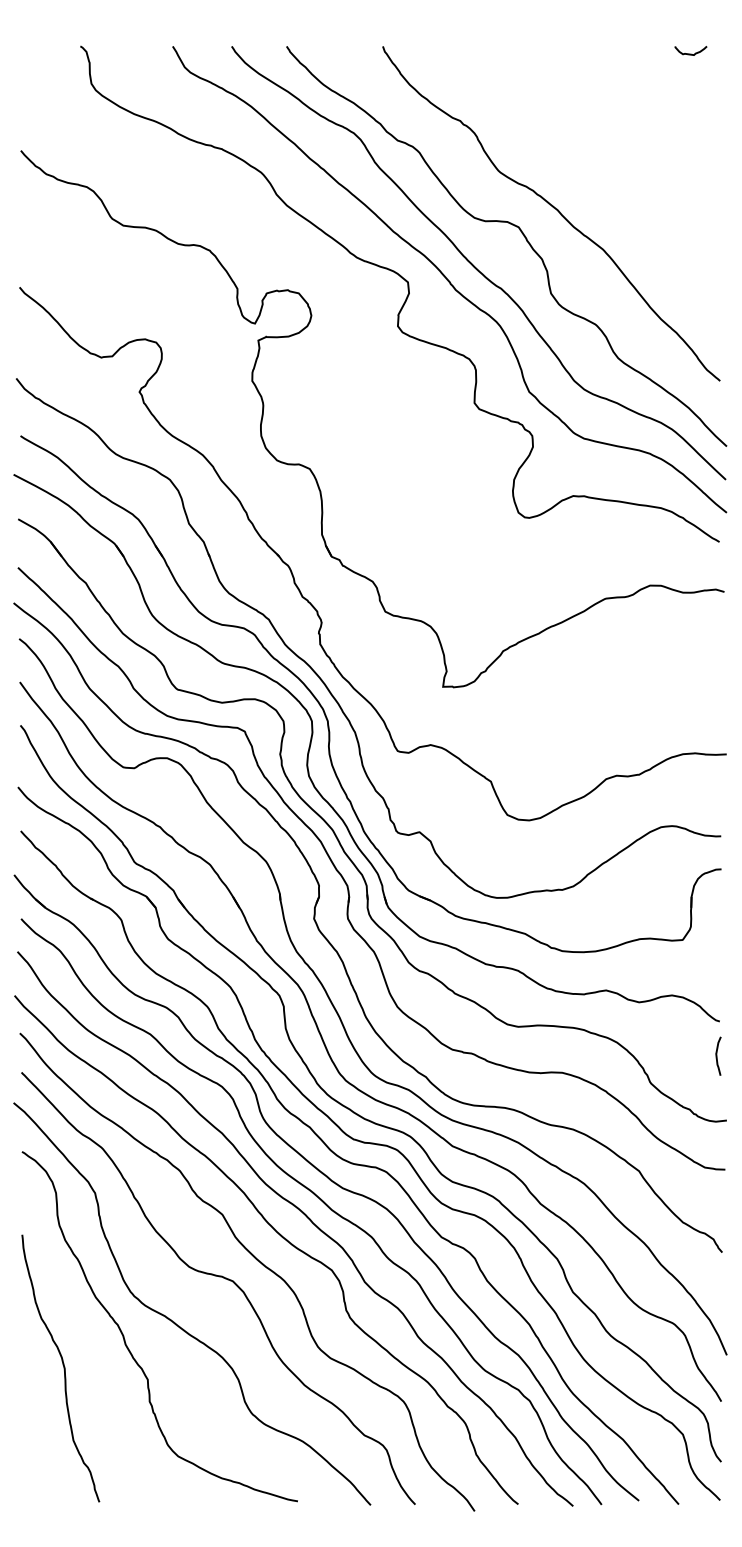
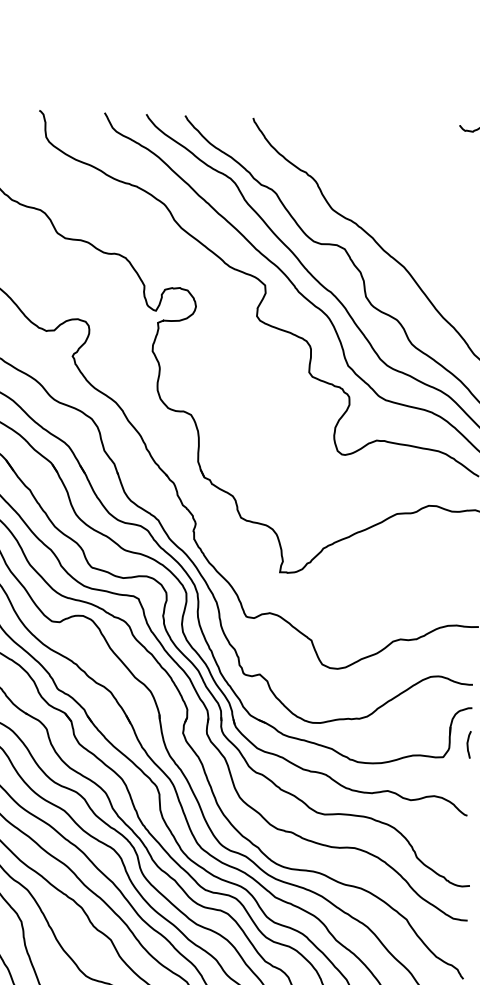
curve: (717, 1055) -> (468, 744), moved

